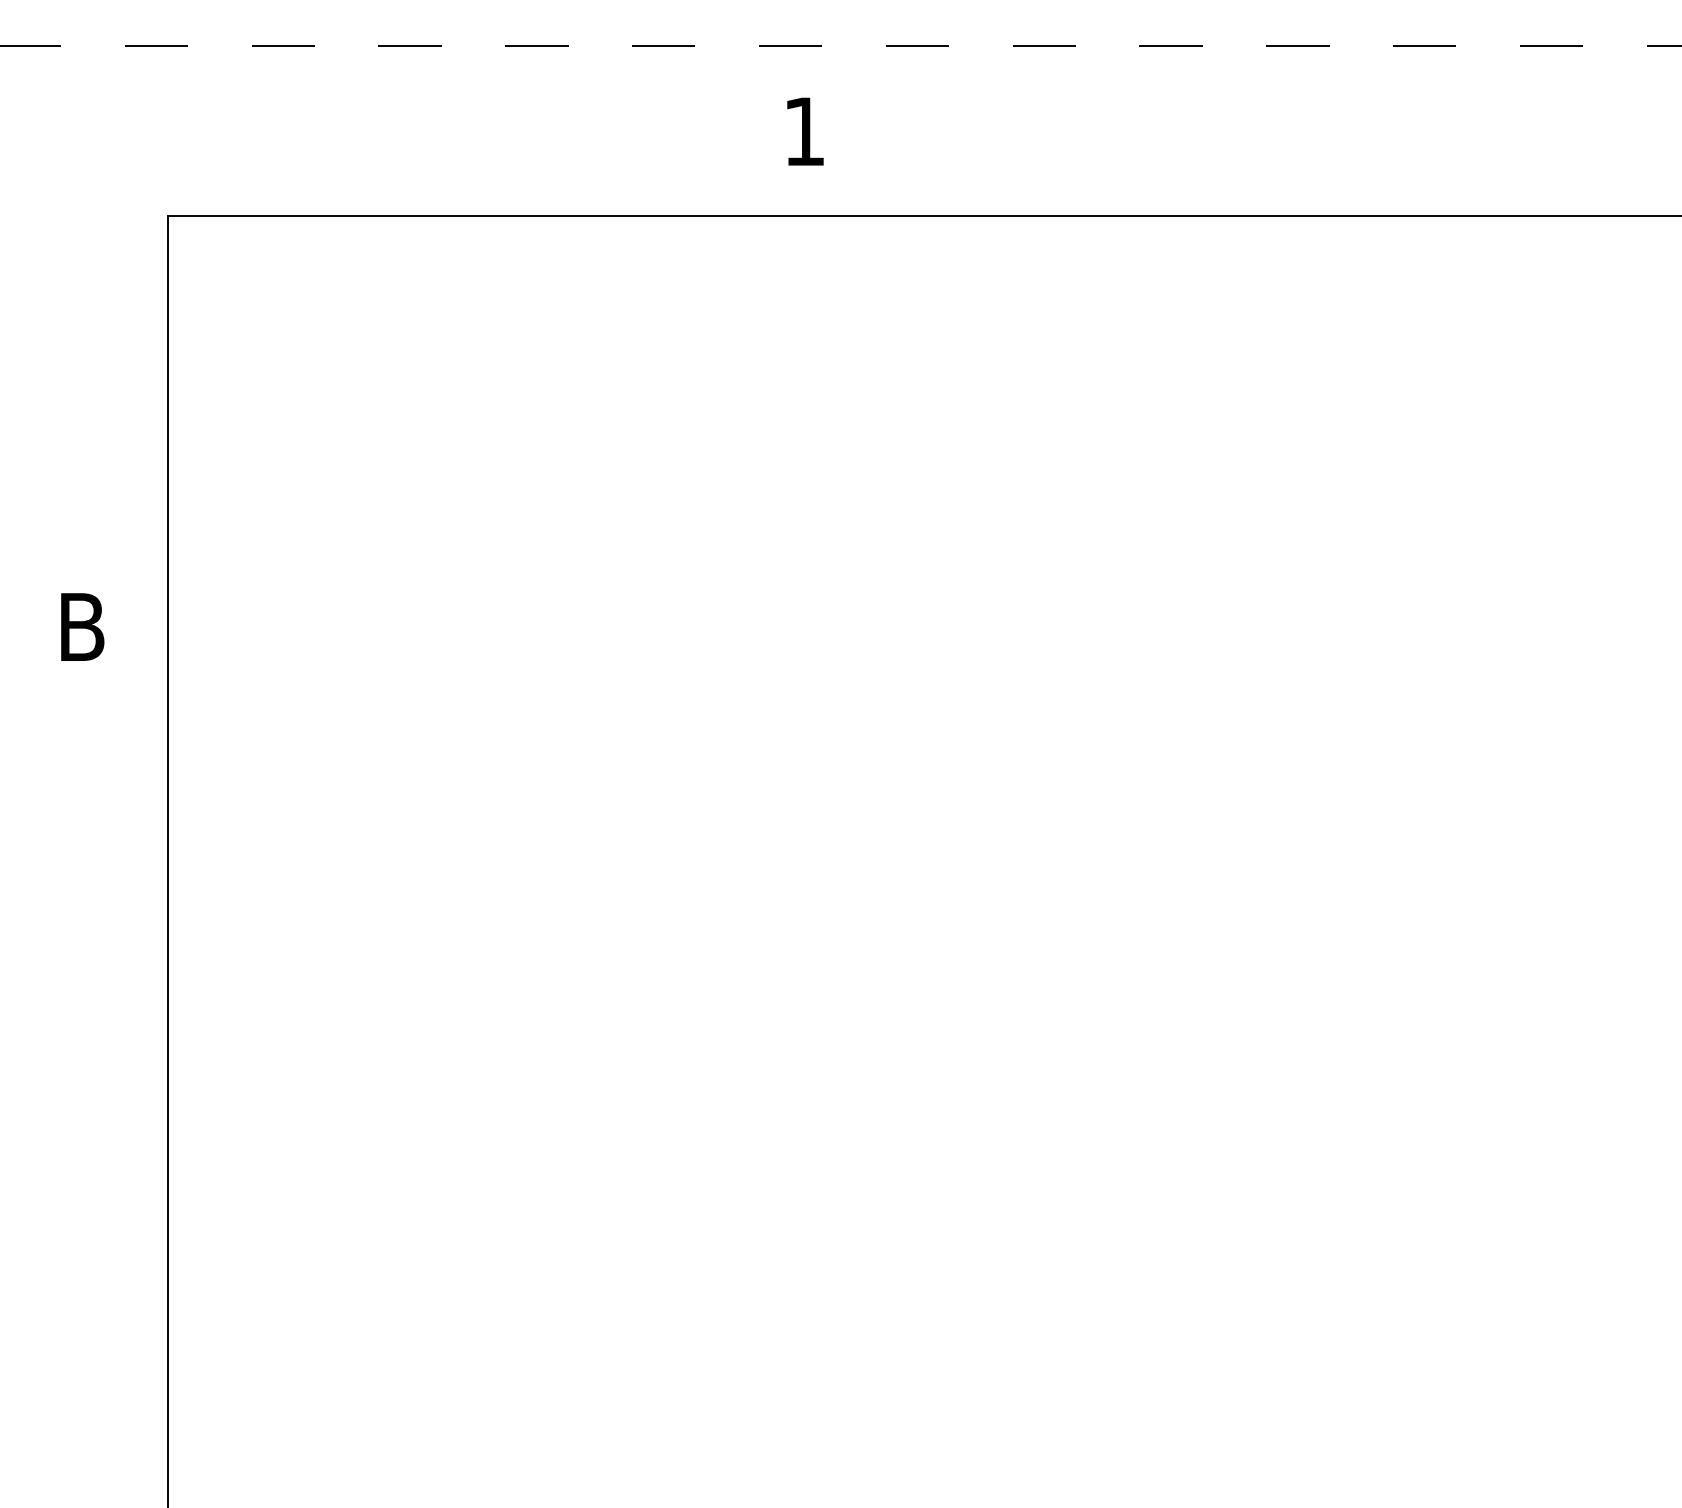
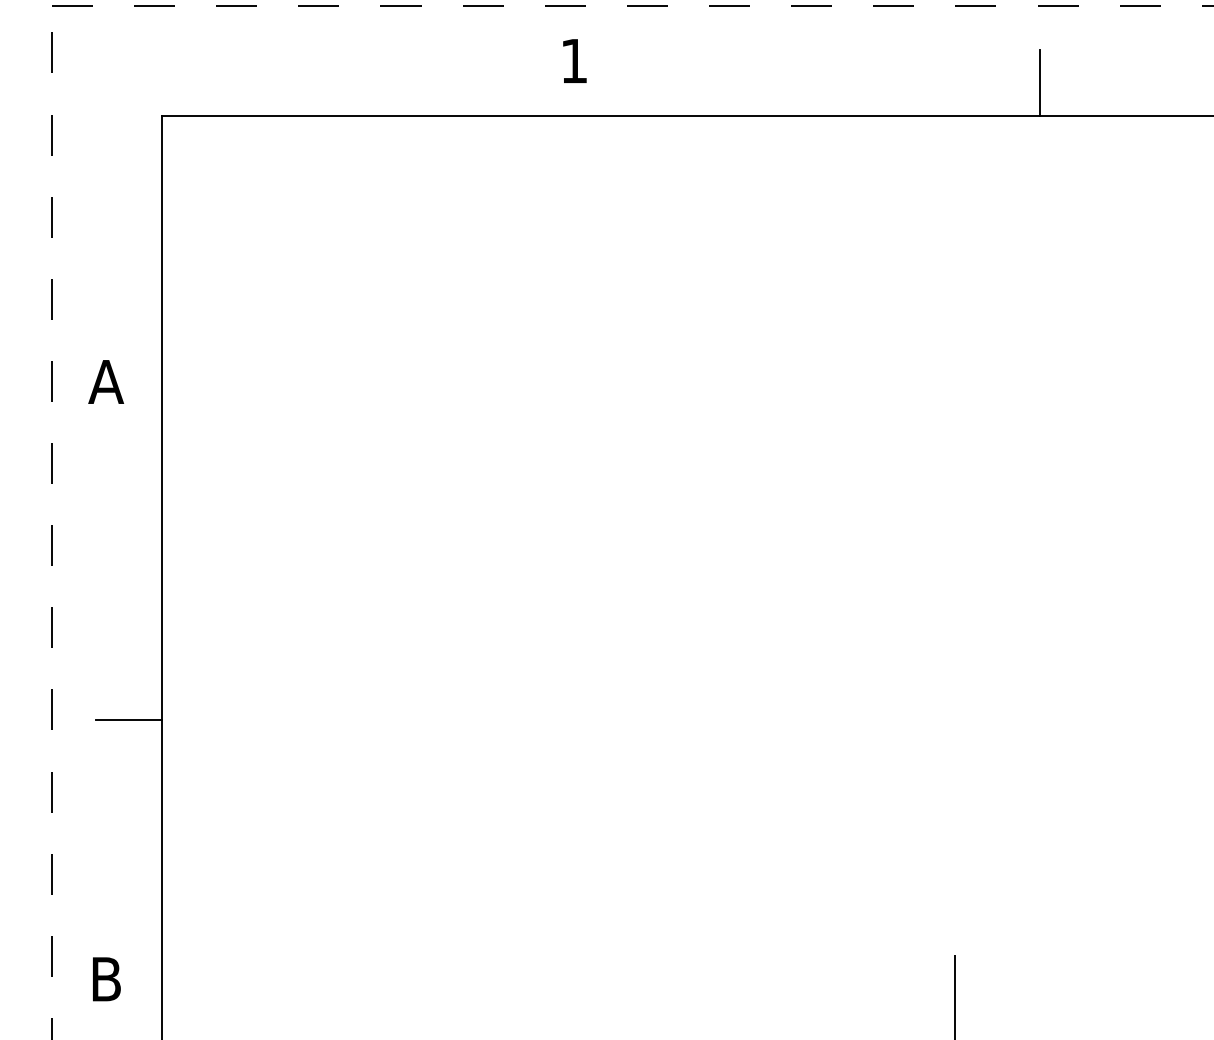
line: (1524, 164) -> (1040, 82), added
text: (82, 626) -> (106, 381), B -> A
line: (116, 1148) -> (128, 719), added

